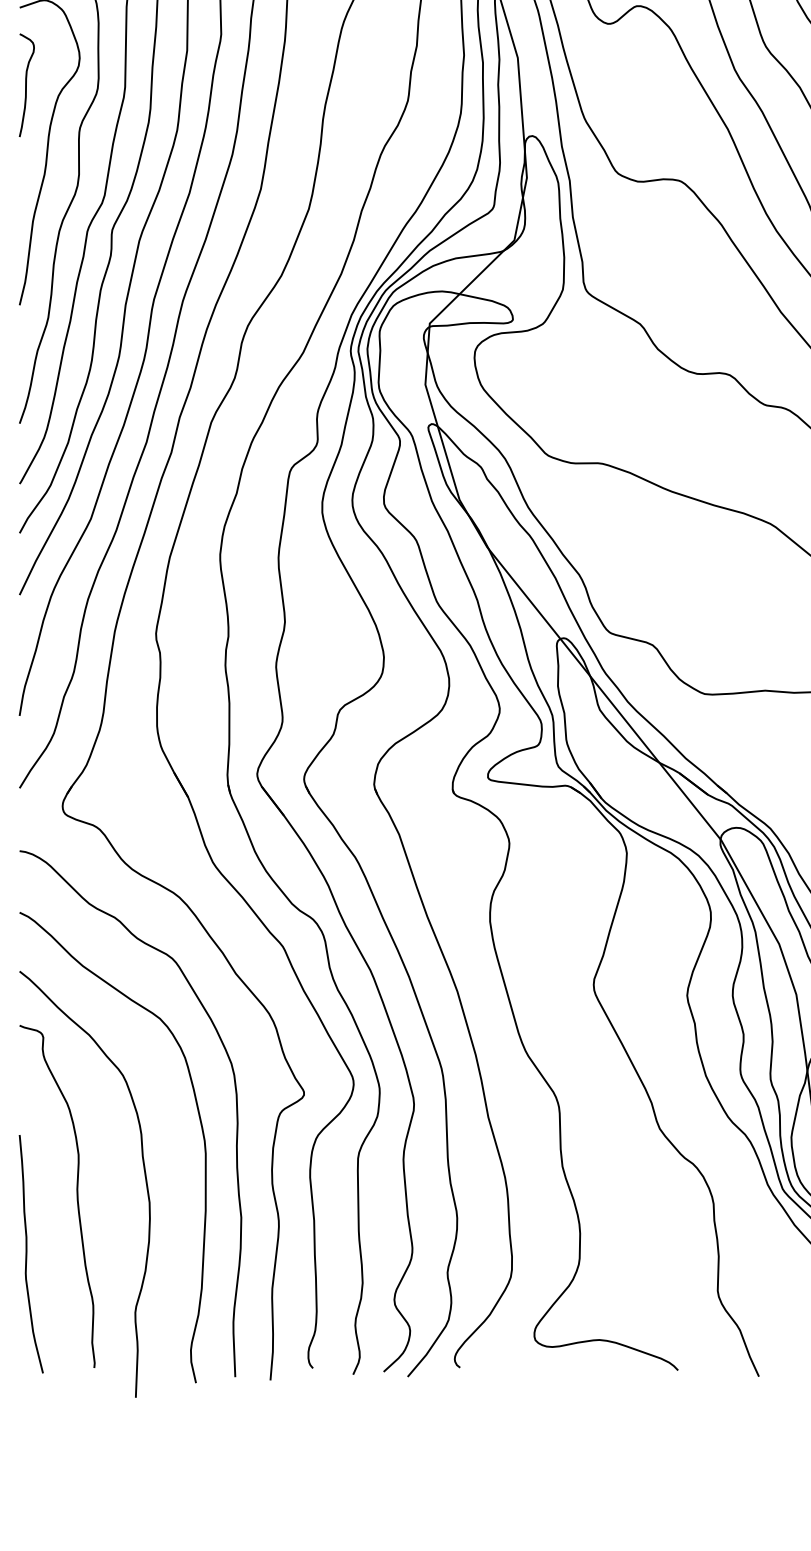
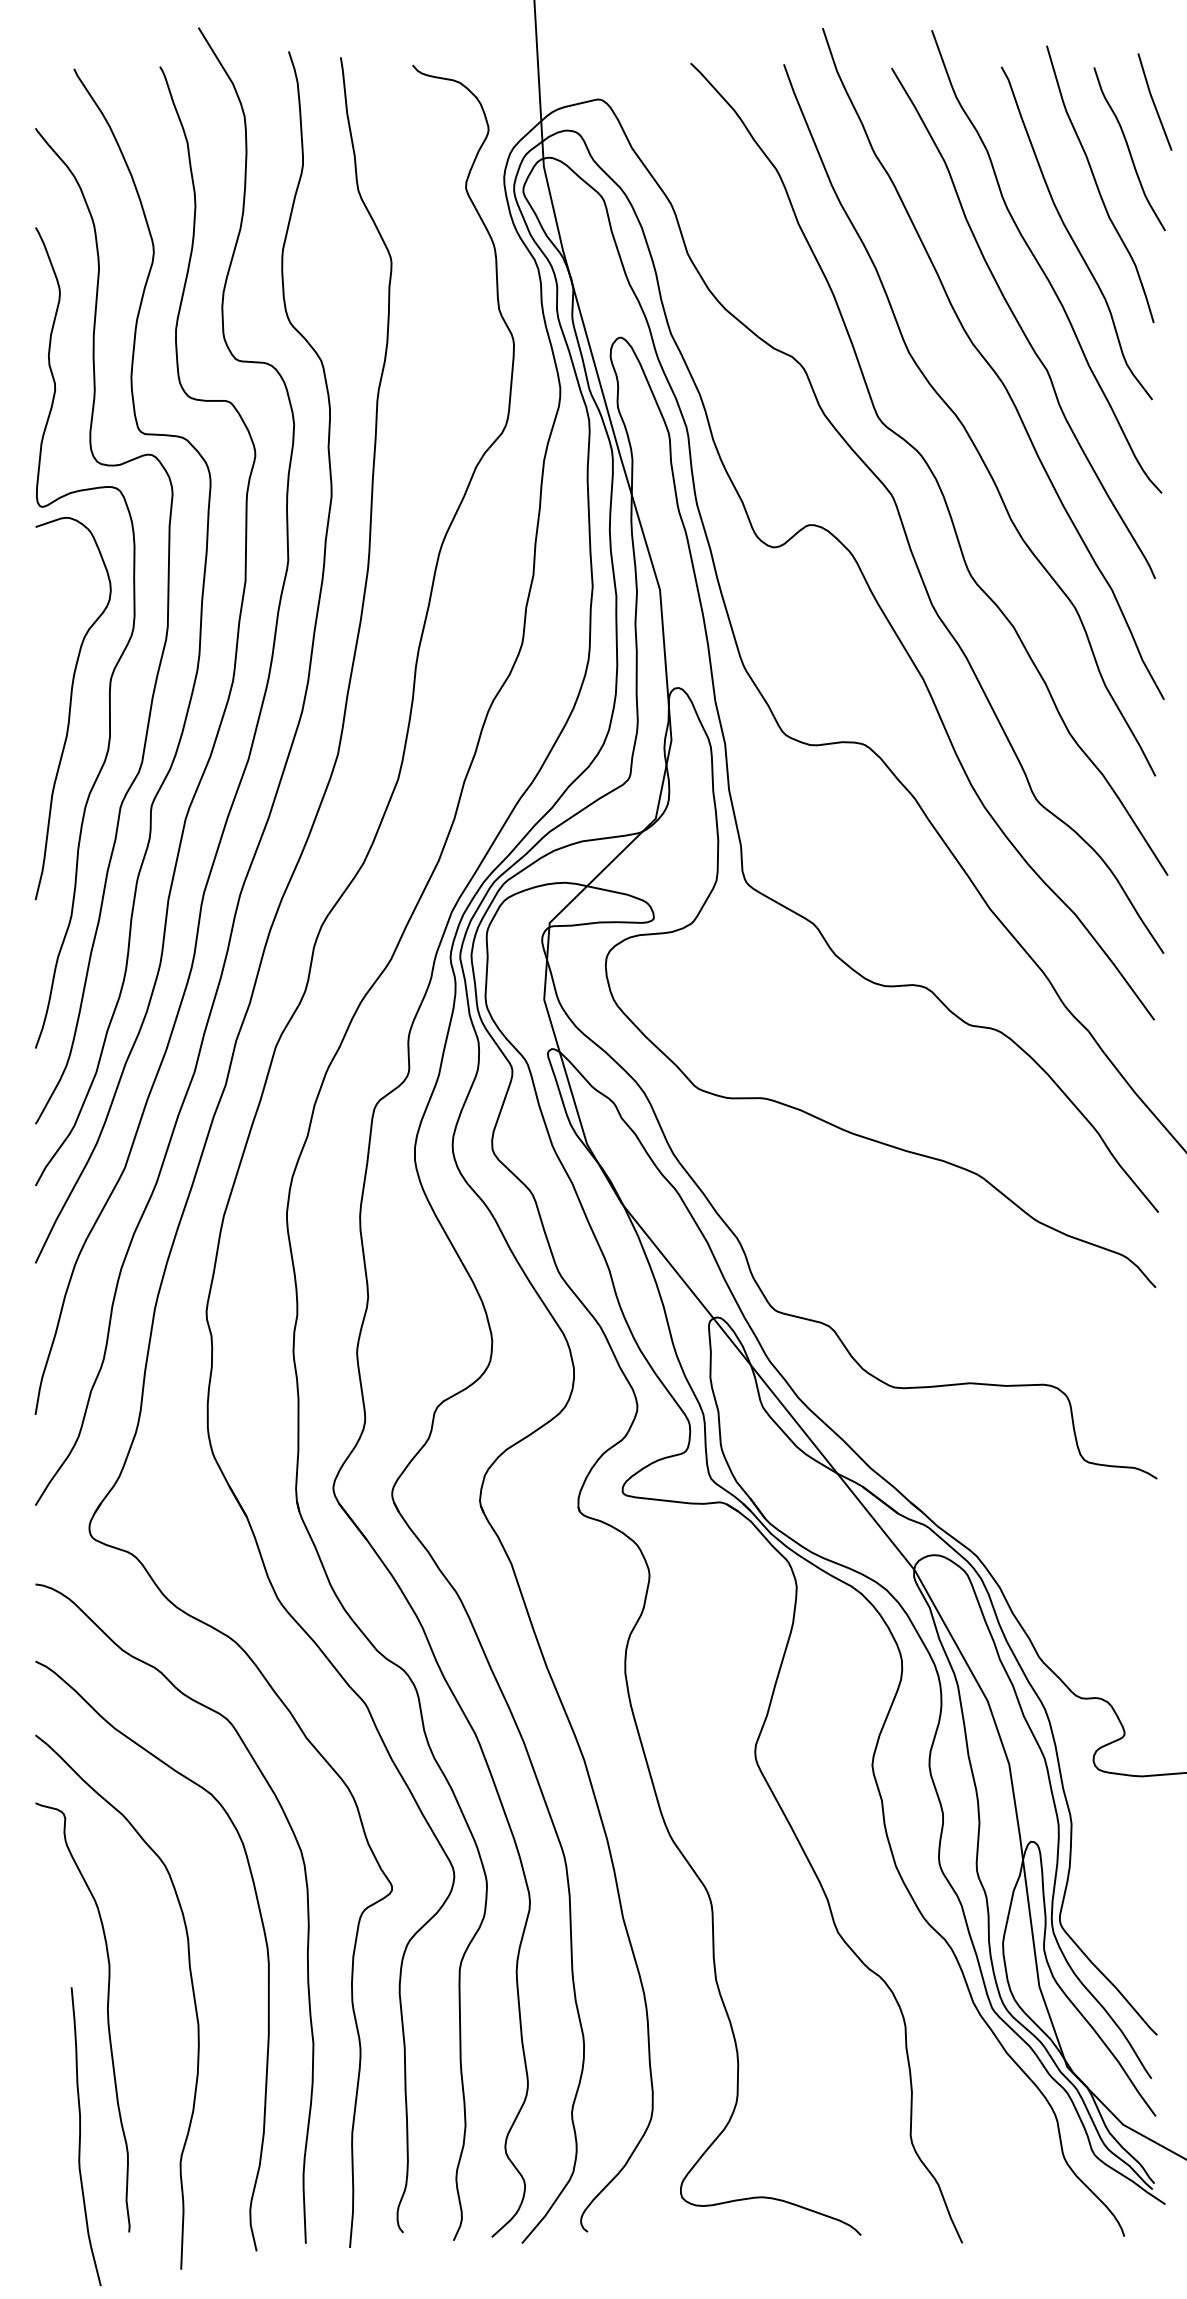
curve: (26, 85) -> (44, 624), removed
curve: (26, 1254) -> (80, 2136), moved

